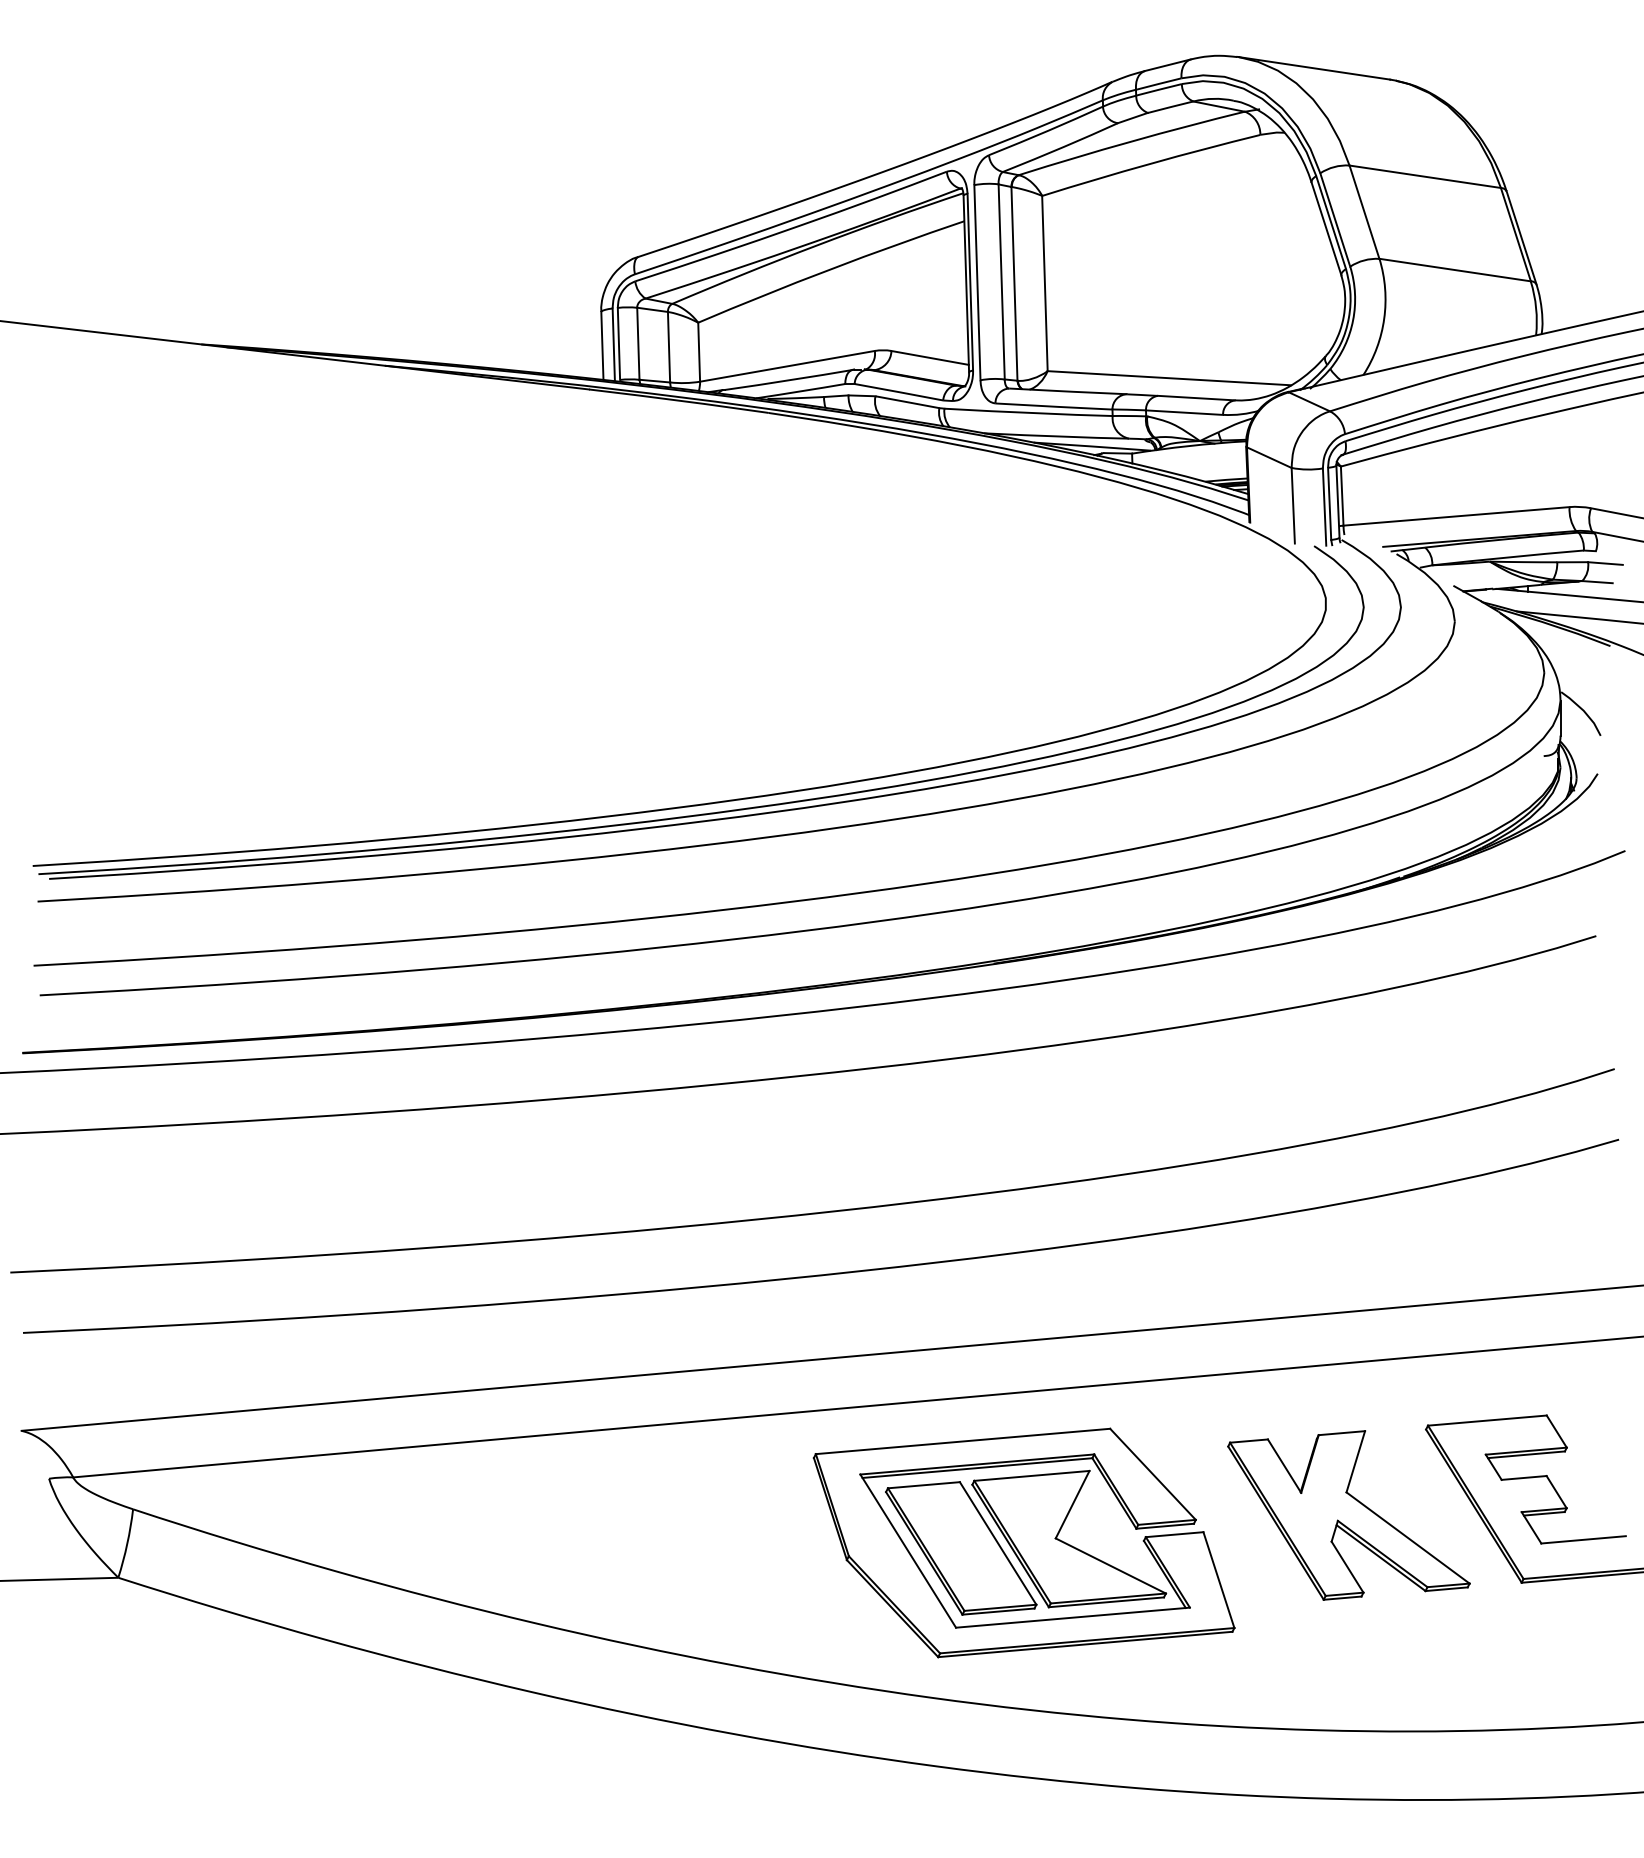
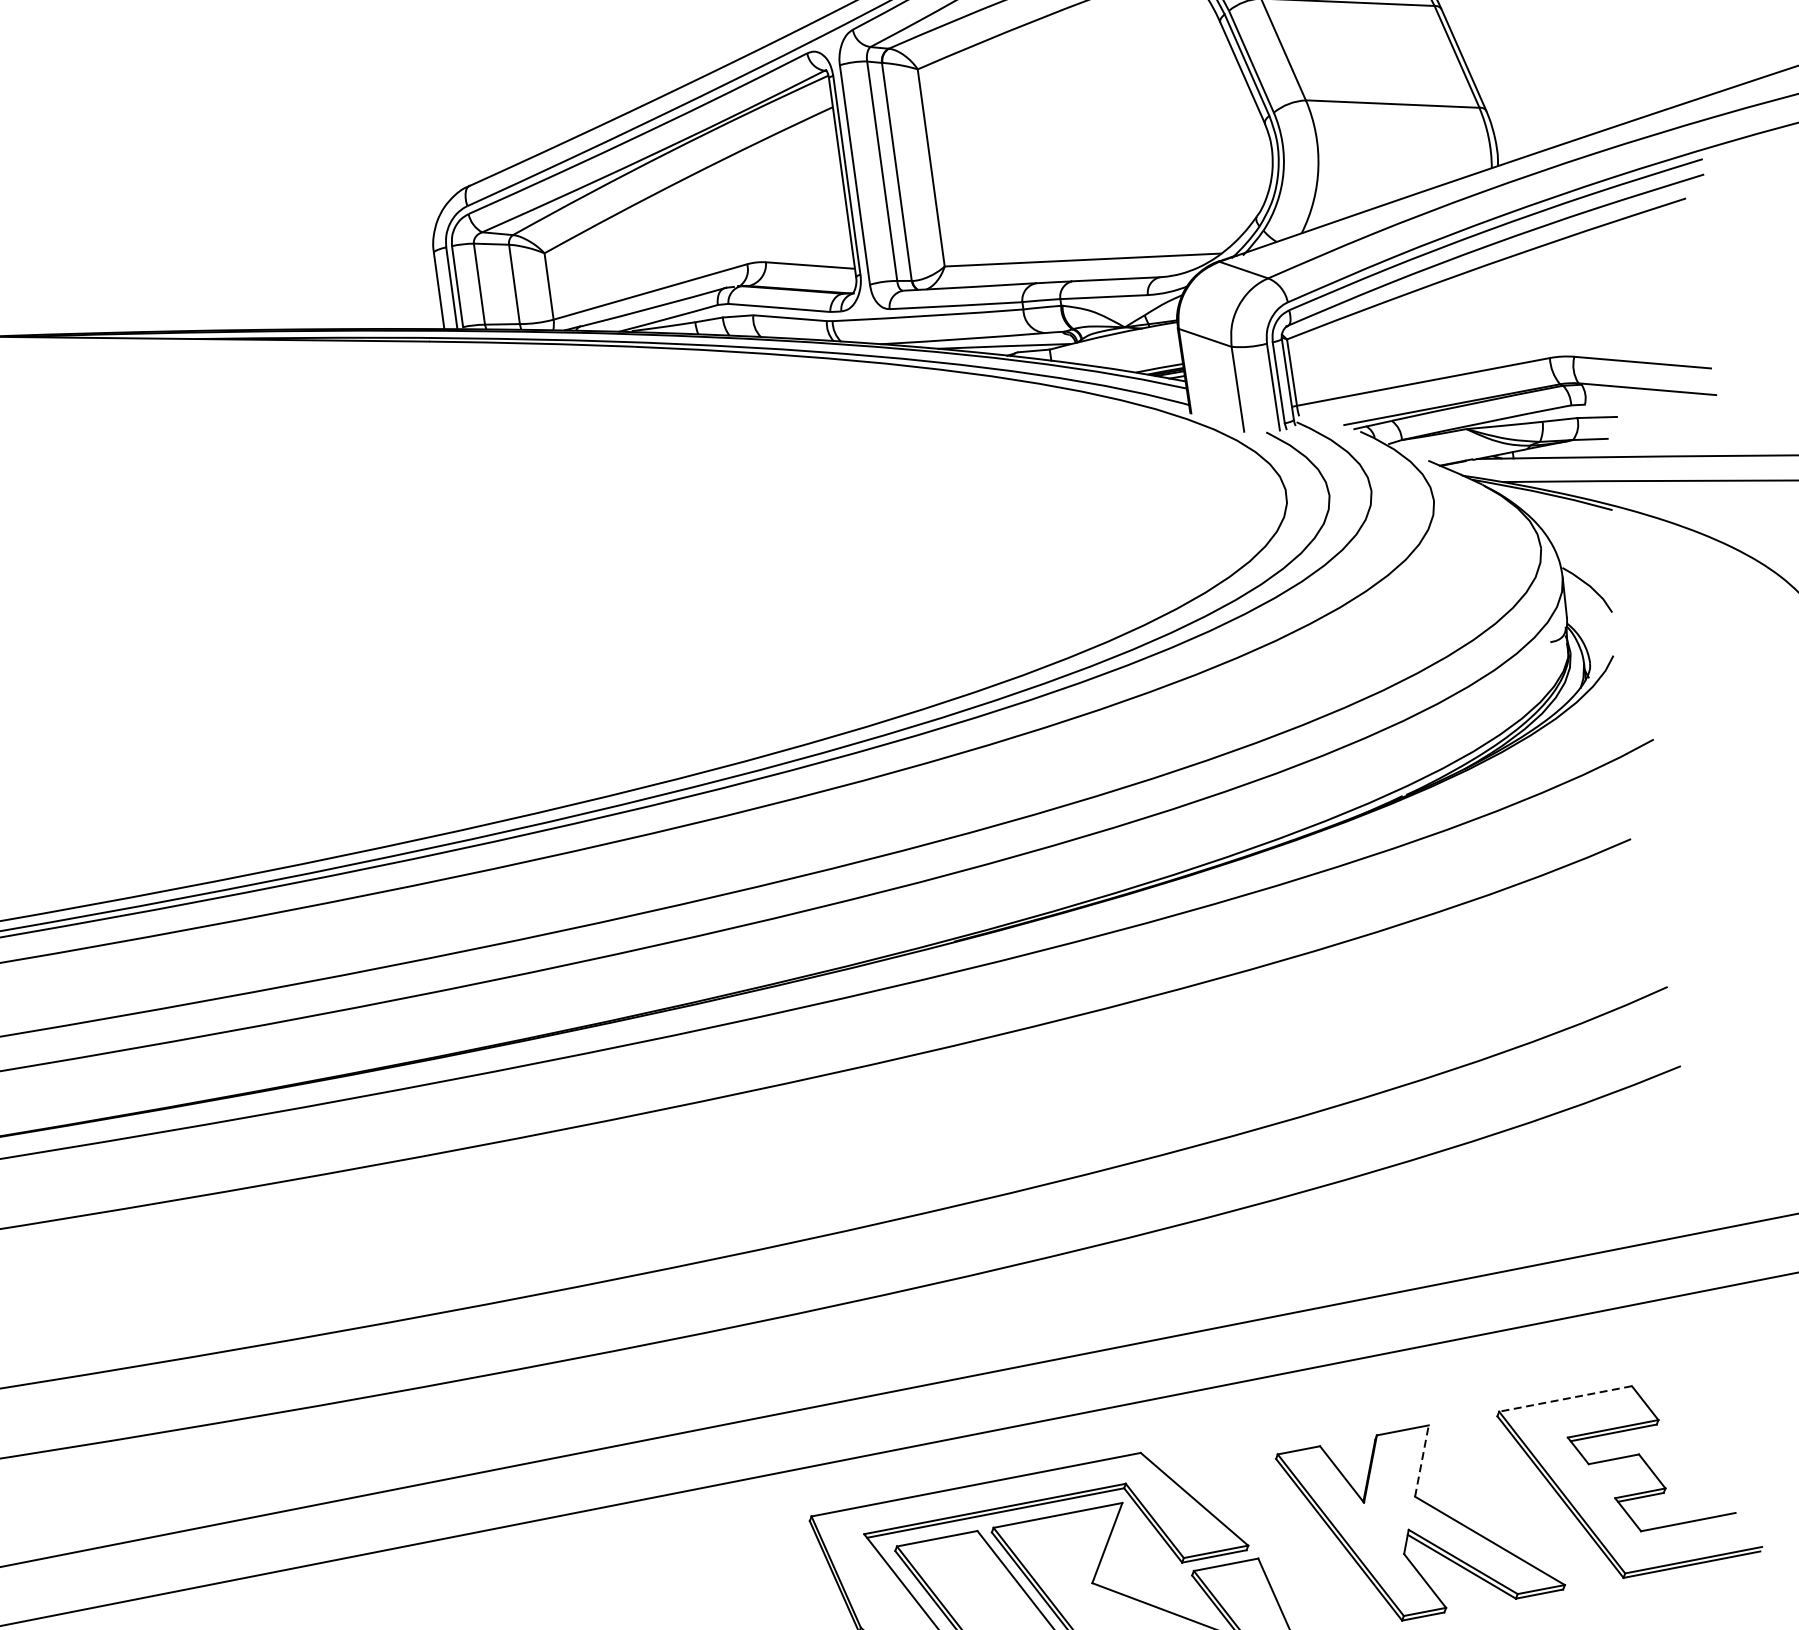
line: (1487, 1420) -> (1565, 1398), solid -> dashed
line: (1355, 1461) -> (1421, 1460), solid -> dashed

